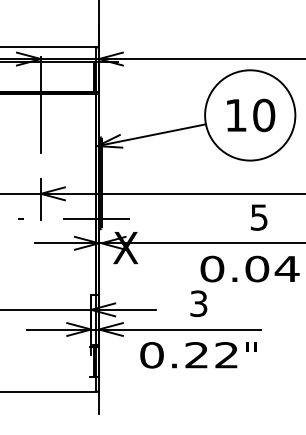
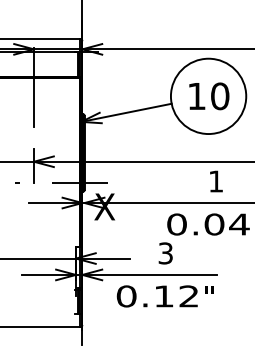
text: (258, 217) -> (215, 181), 5 -> 1
text: (196, 355) -> (163, 296), 0.22 -> 0.12

